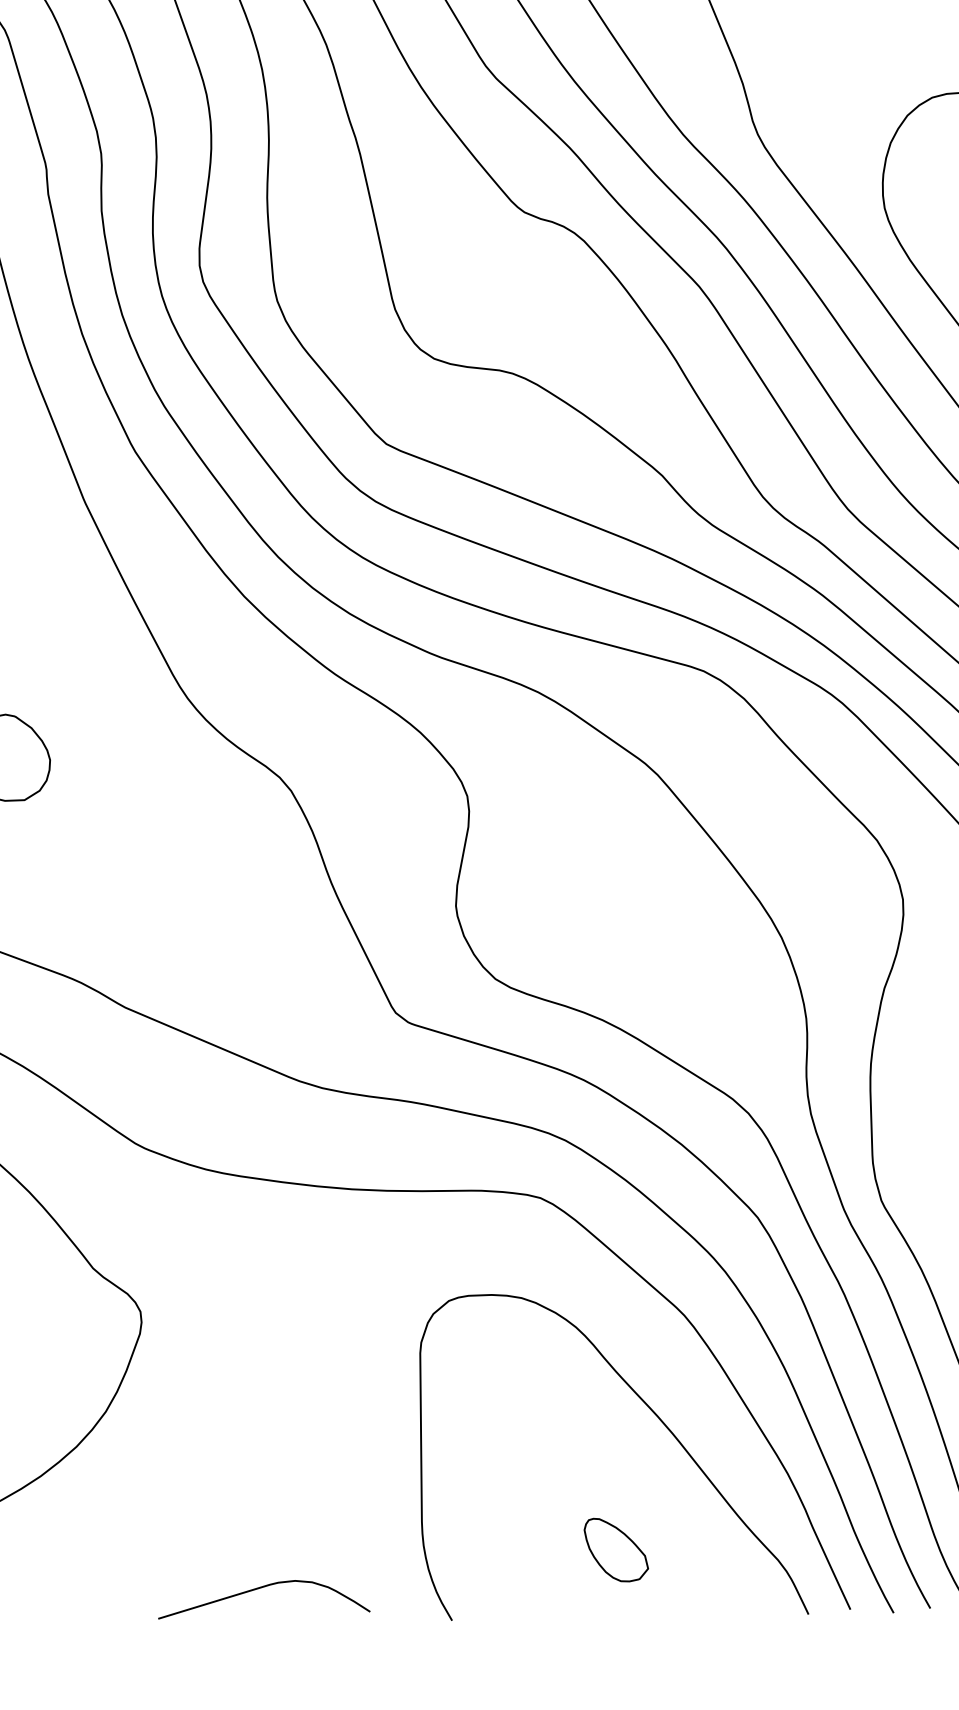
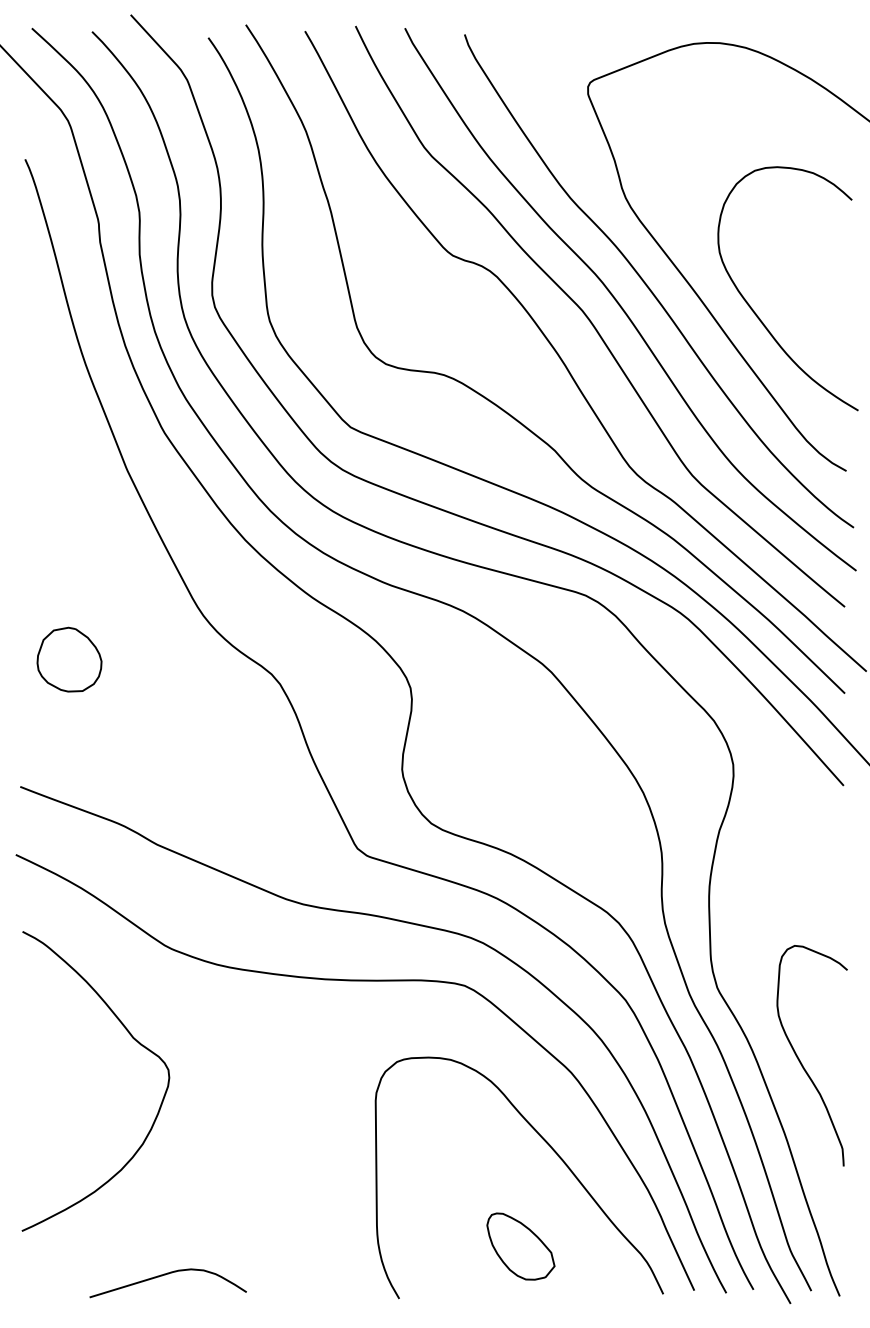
part: (615, 1550) -> (520, 1246), size x1.43
curve: (260, 1589) -> (165, 1275), moved

